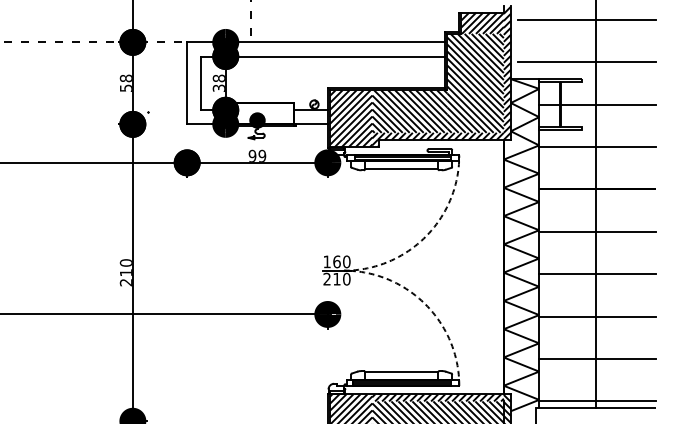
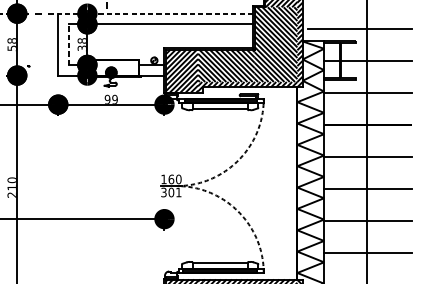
line: (316, 42) -> (155, 13), solid -> dashed
line: (201, 83) -> (69, 44), solid -> dashed
text: (336, 278) -> (171, 191), 210 -> 301

